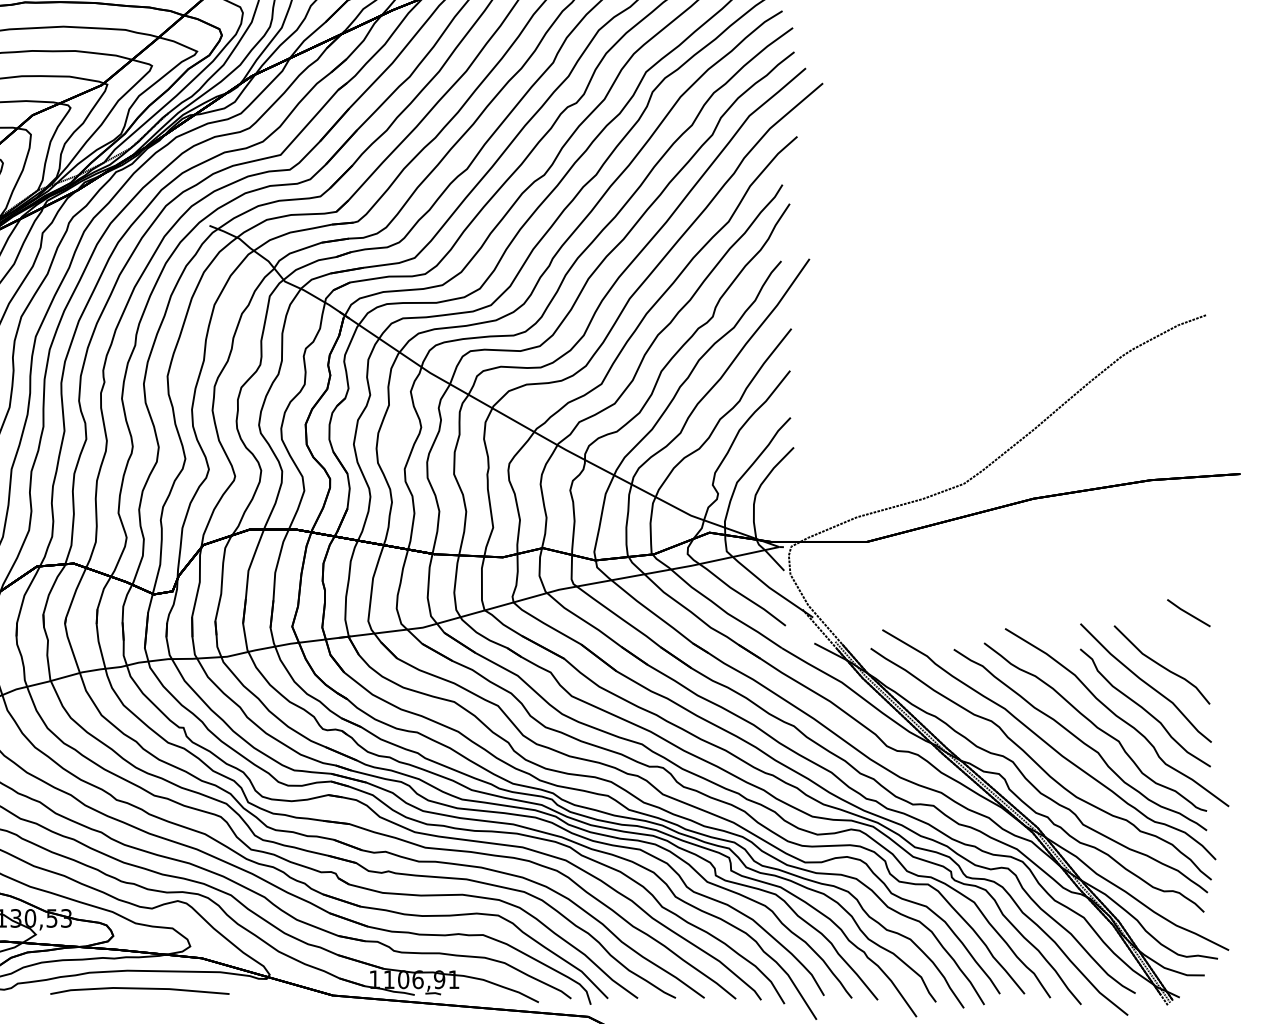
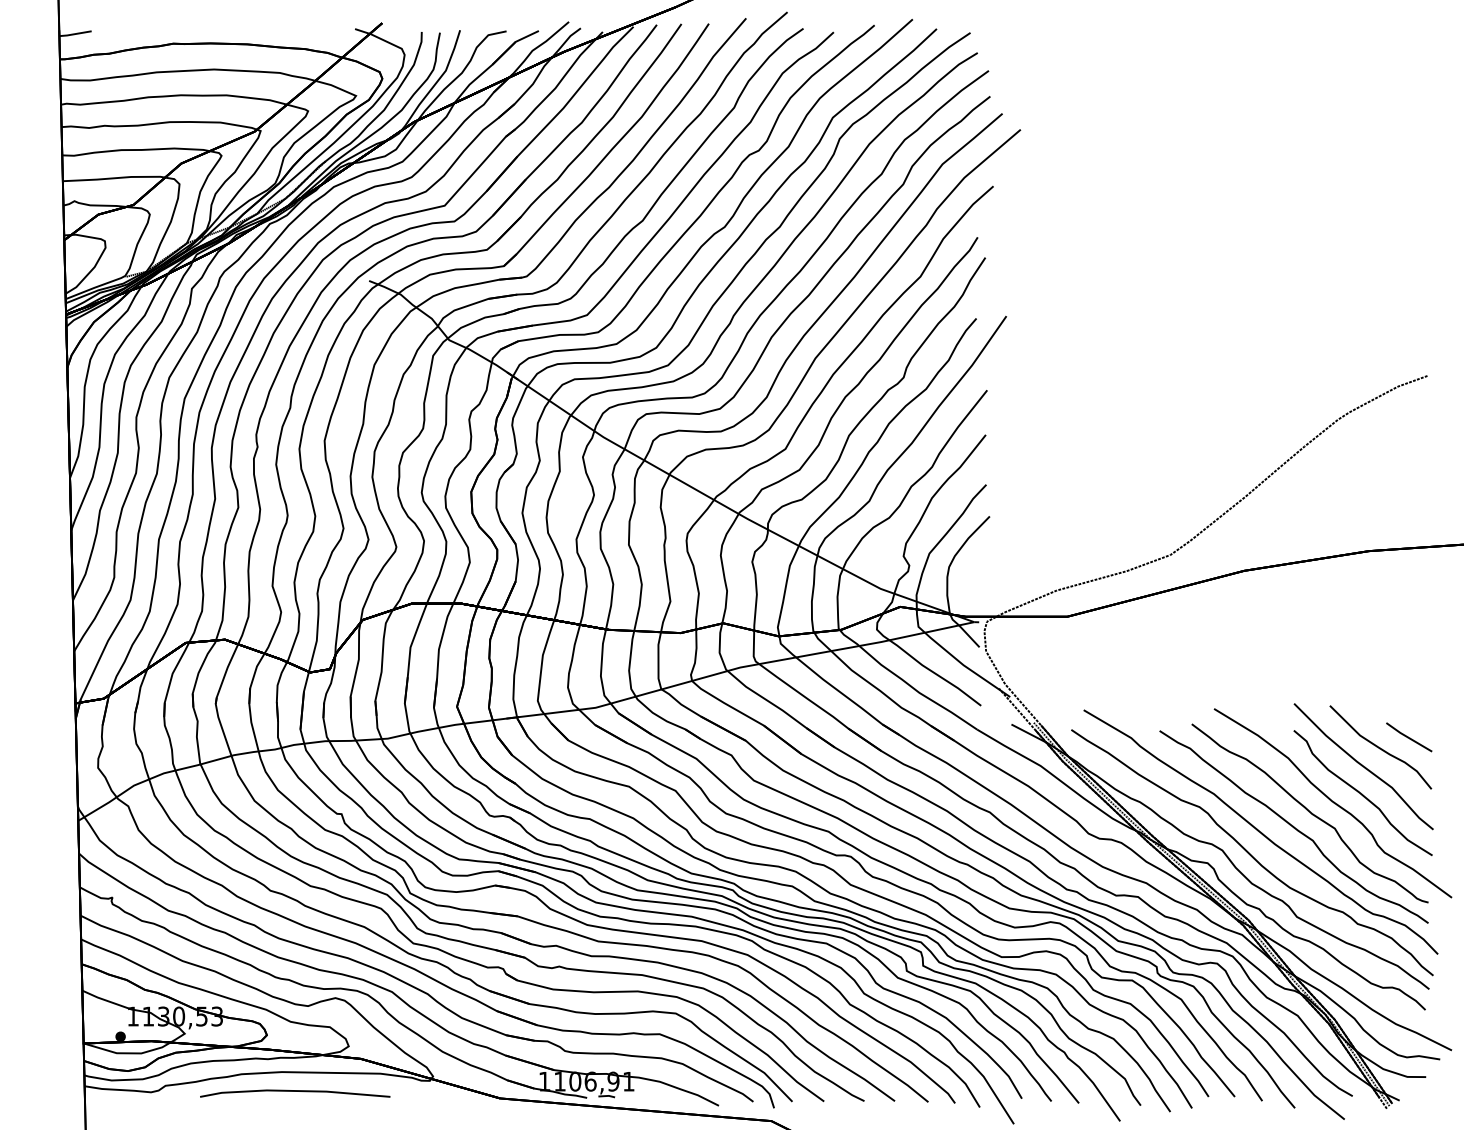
line: (1189, 613) -> (1409, 737), moved

